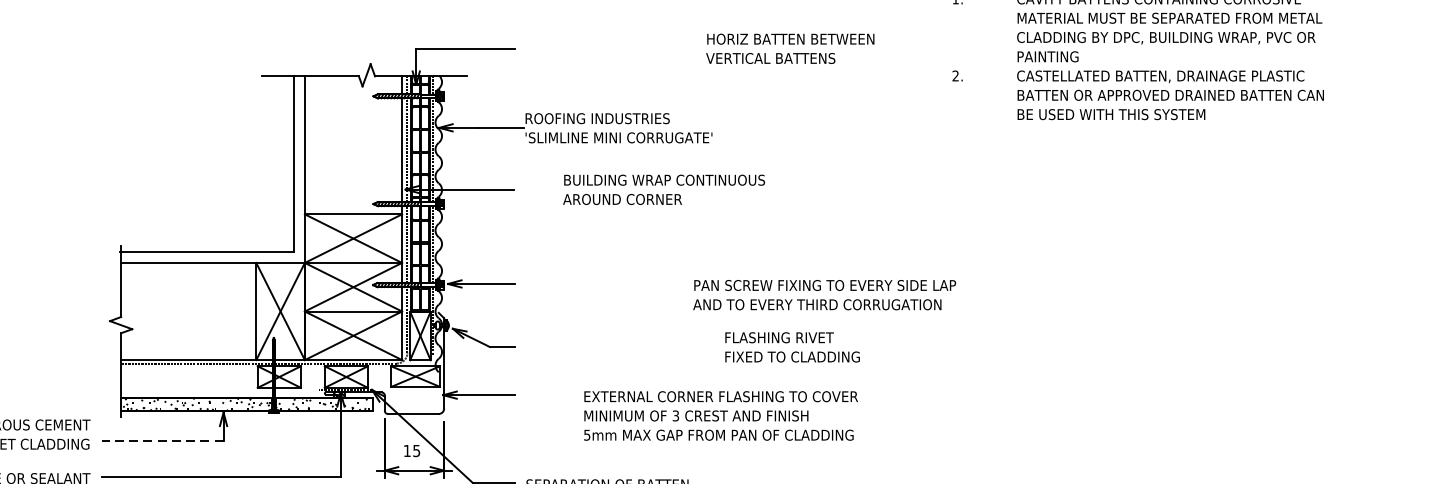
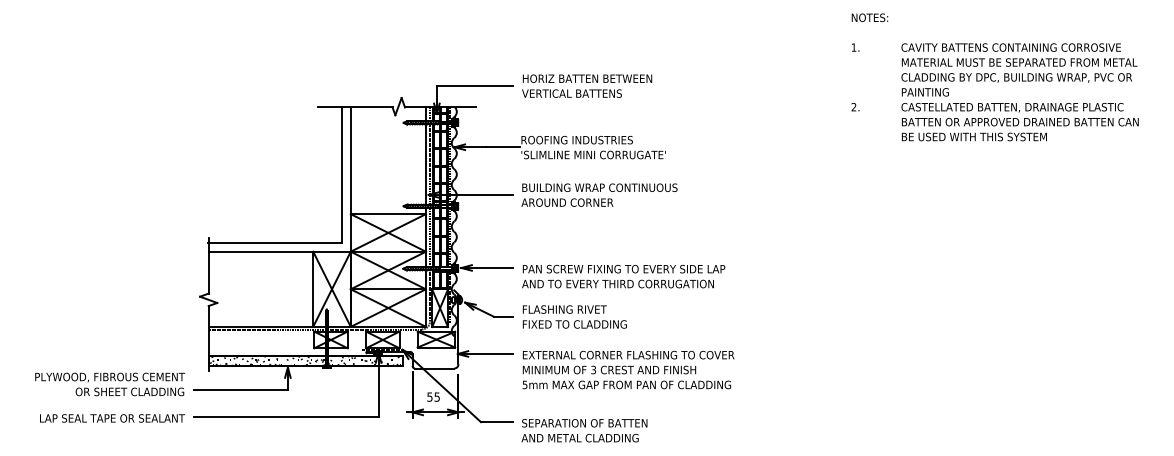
text: (790, 47) -> (587, 85), moved
text: (664, 188) -> (599, 194), moved
text: (824, 294) -> (623, 276), moved
text: (792, 346) -> (574, 316), moved
text: (720, 415) -> (628, 369), moved
line: (162, 441) -> (240, 389), dashed -> solid
text: (406, 450) -> (429, 396), 15 -> 55

